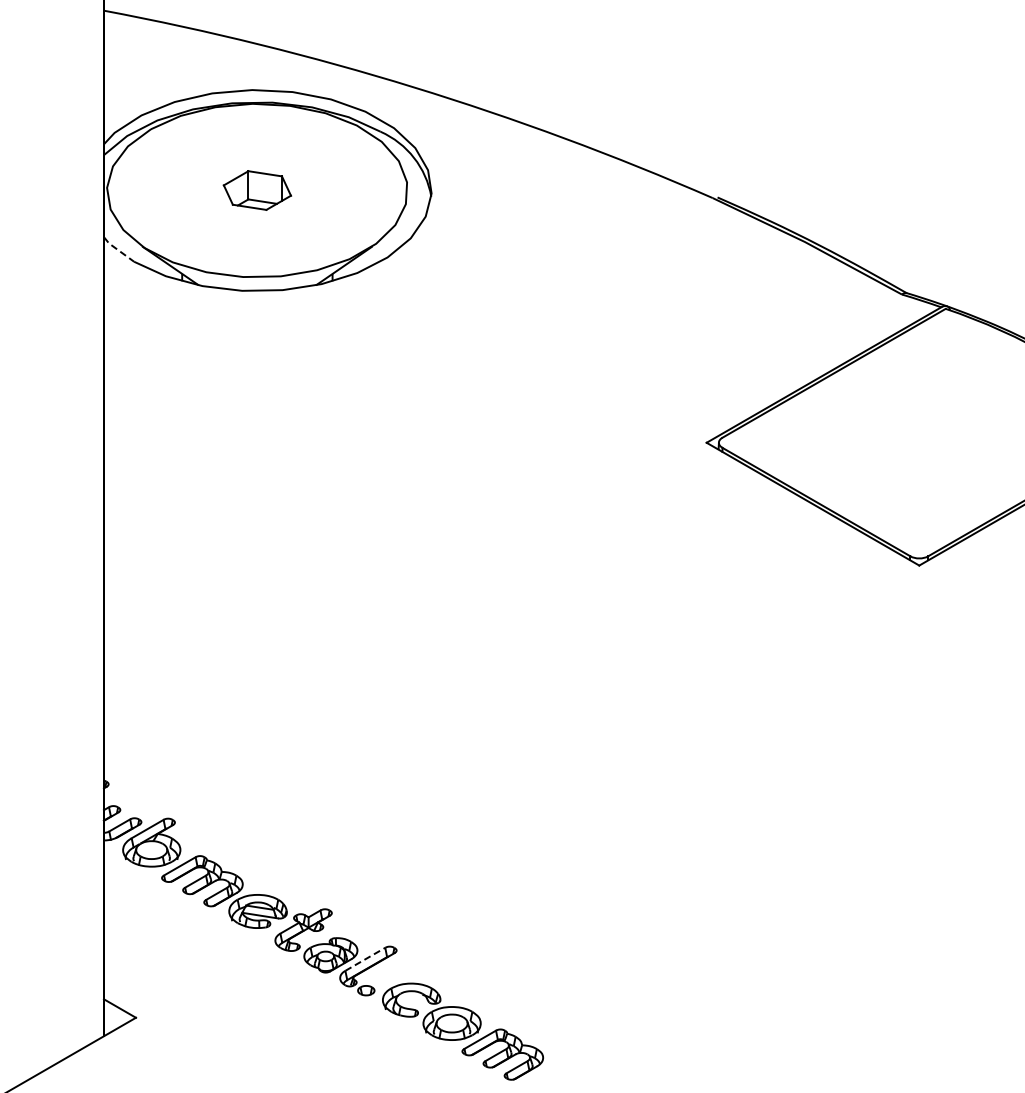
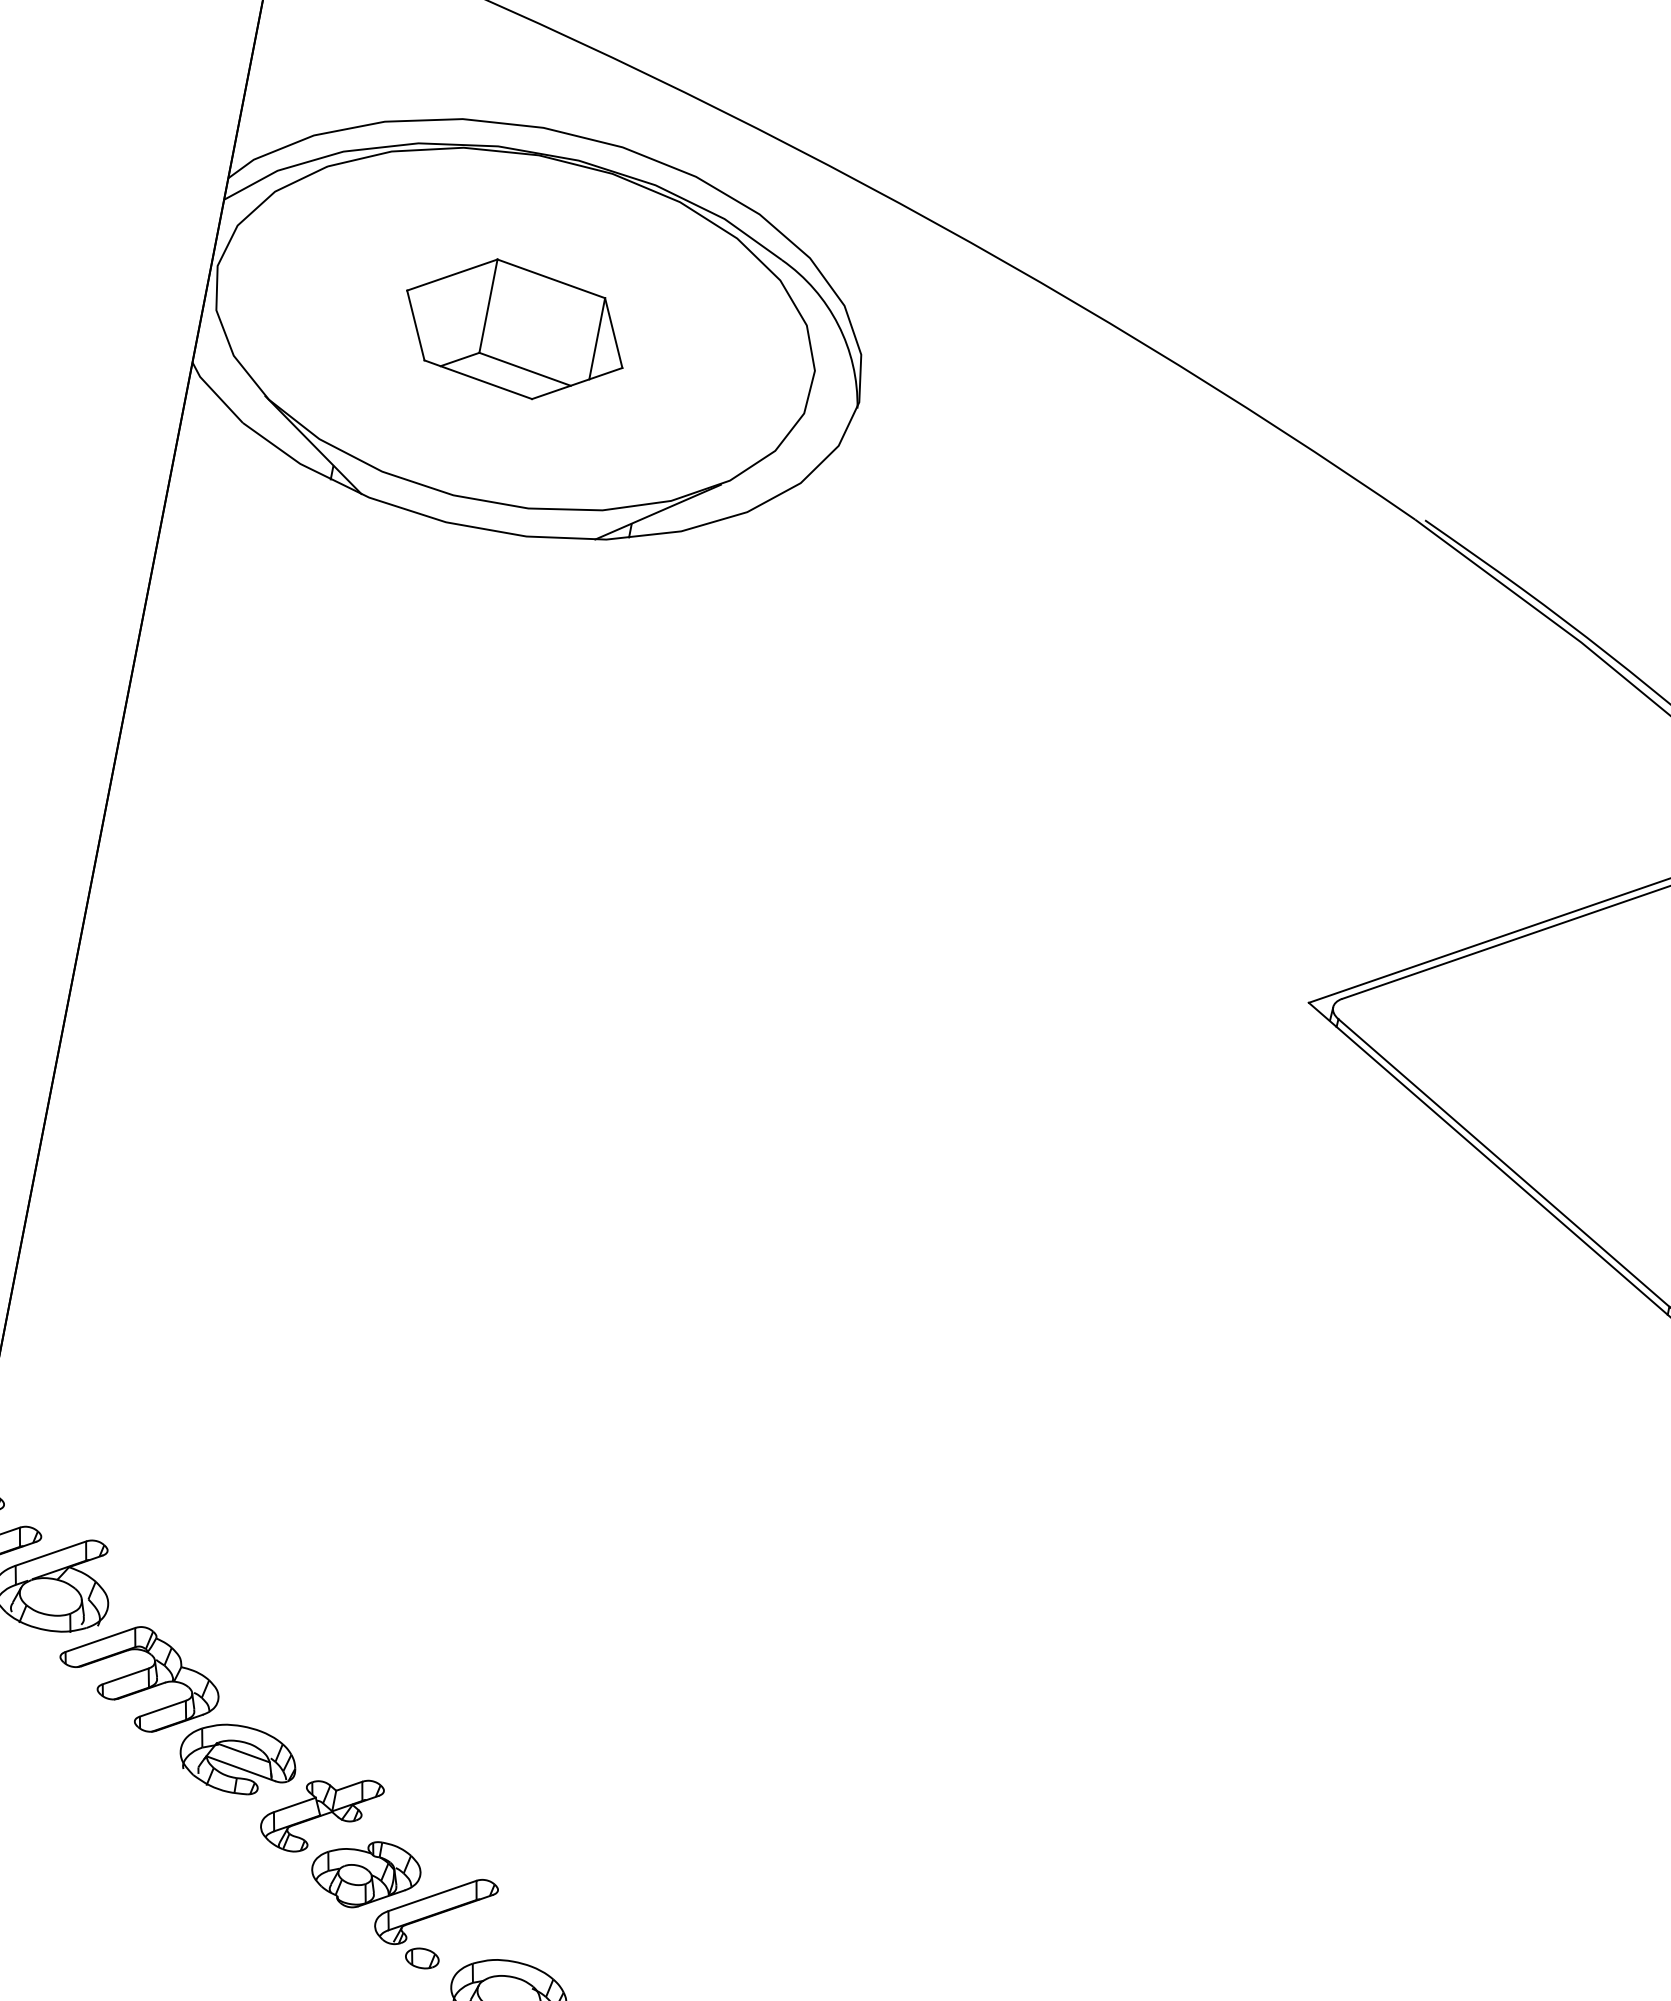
part: (257, 190) -> (515, 329), size x1.67
line: (117, 249) -> (214, 392), dashed -> solid
line: (365, 959) -> (432, 1896), dashed -> solid

